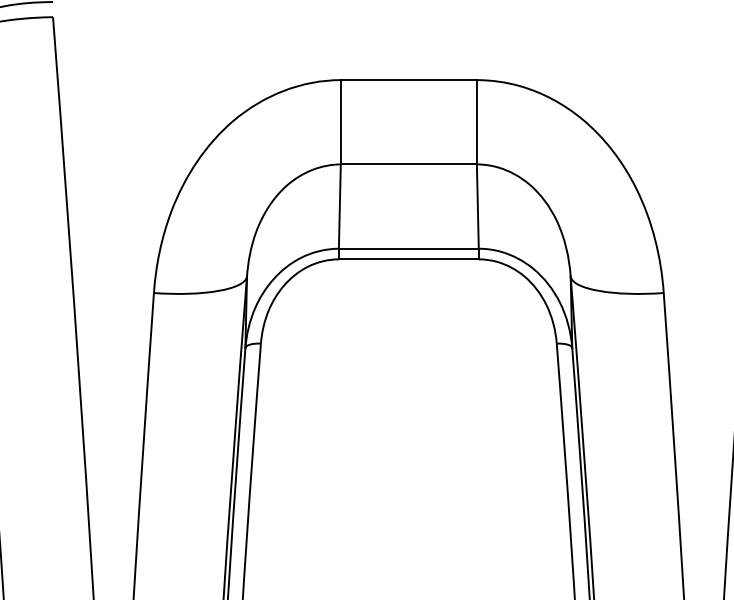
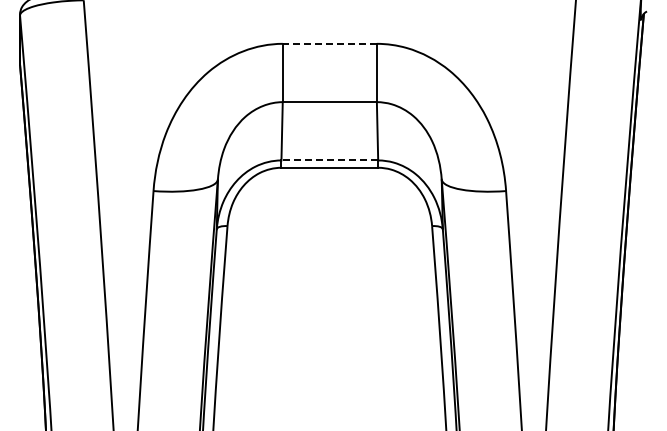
line: (408, 79) -> (329, 43), solid -> dashed
line: (408, 248) -> (329, 160), solid -> dashed

